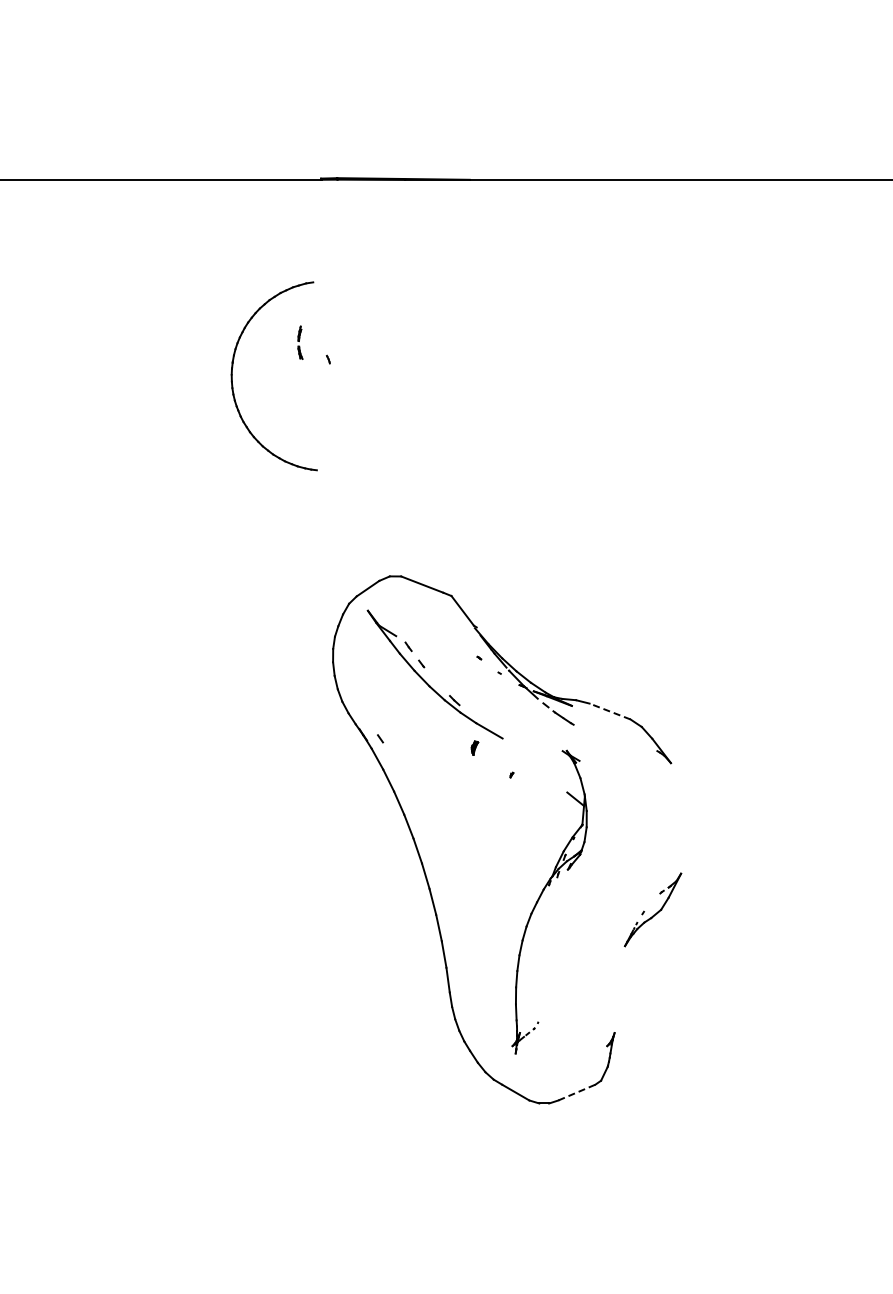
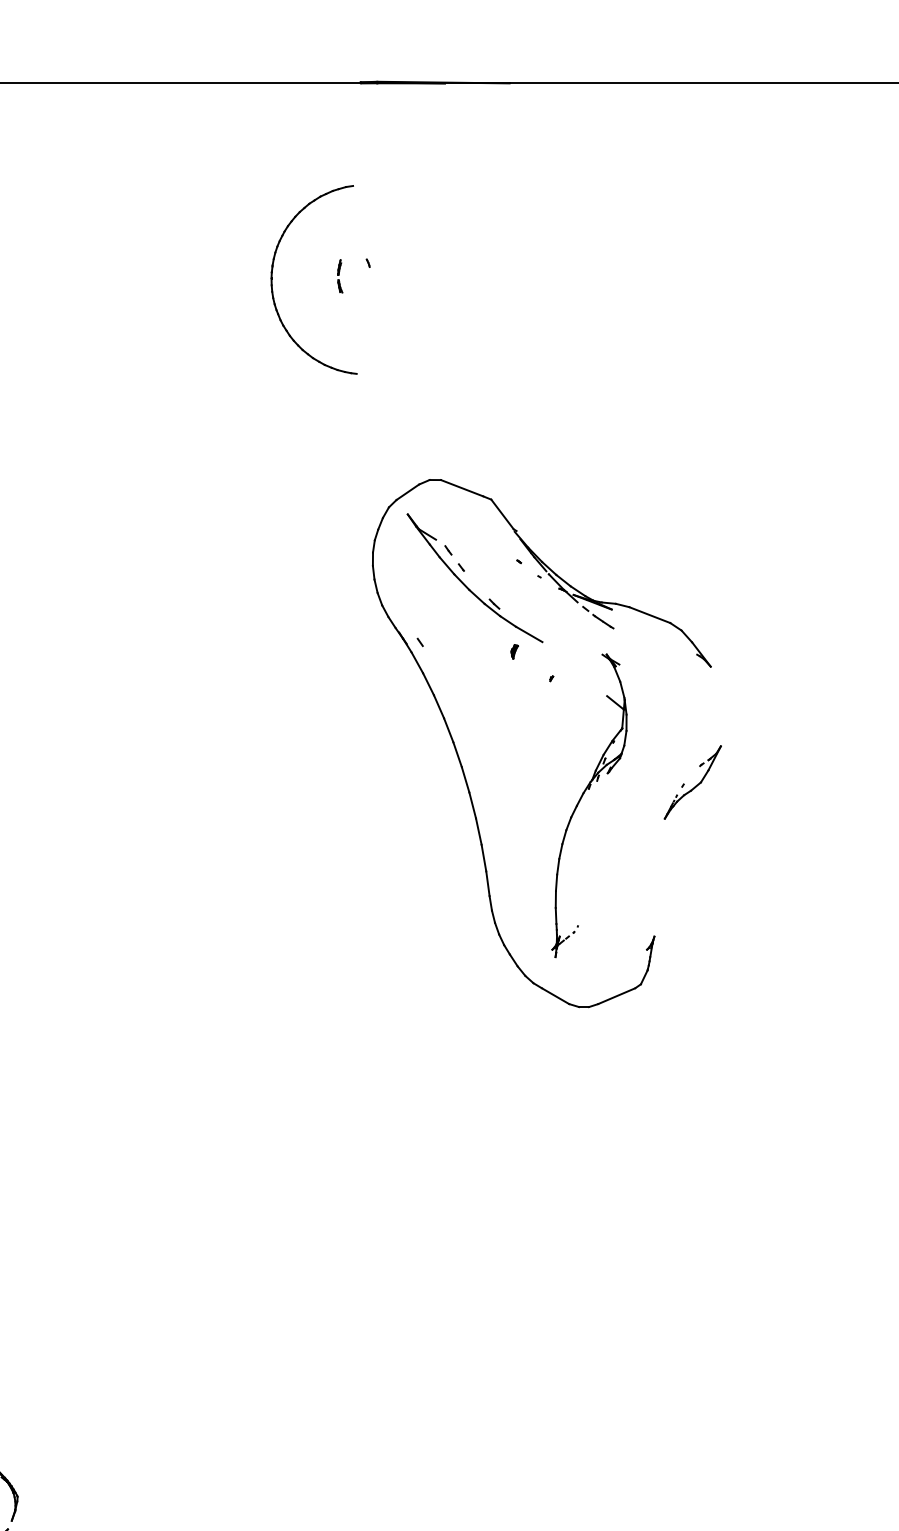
part: (300, 342) -> (340, 276), moved
line: (609, 711) -> (649, 615), dashed -> solid
part: (652, 909) -> (692, 782), moved
line: (577, 1092) -> (617, 996), dashed -> solid

